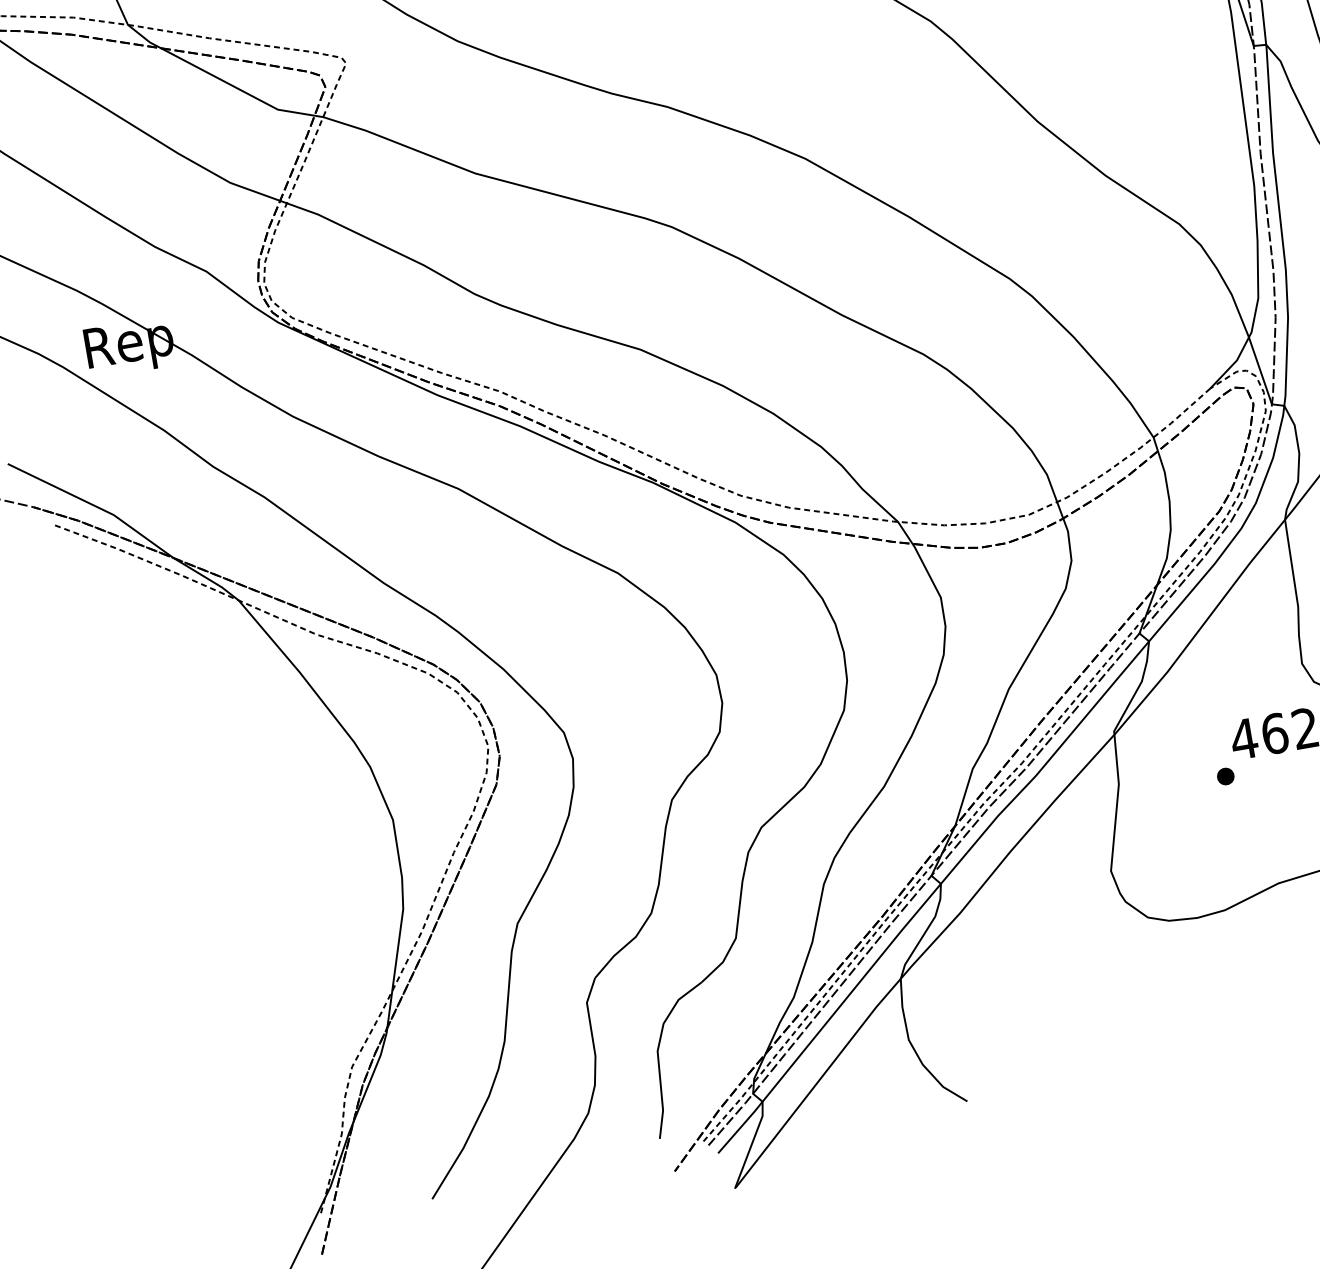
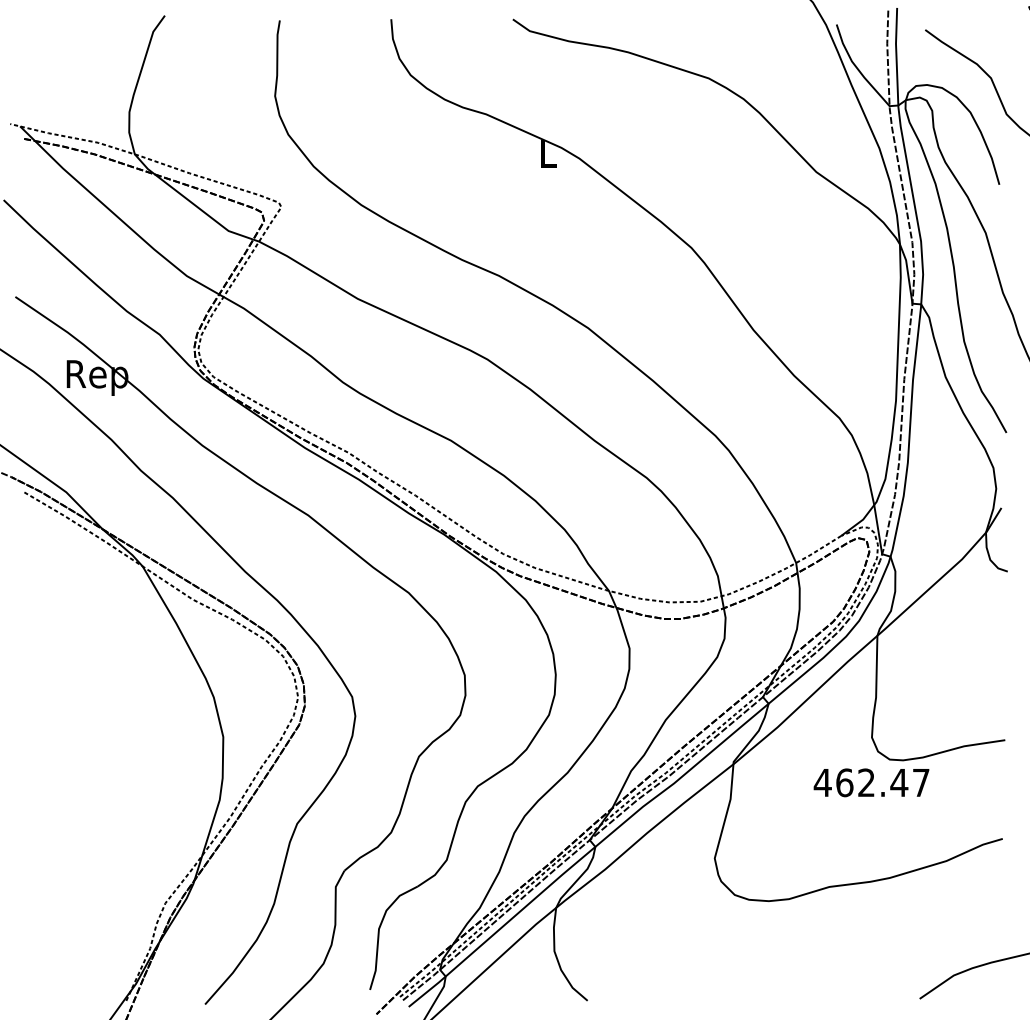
part: (1225, 776) -> (805, 806), removed

